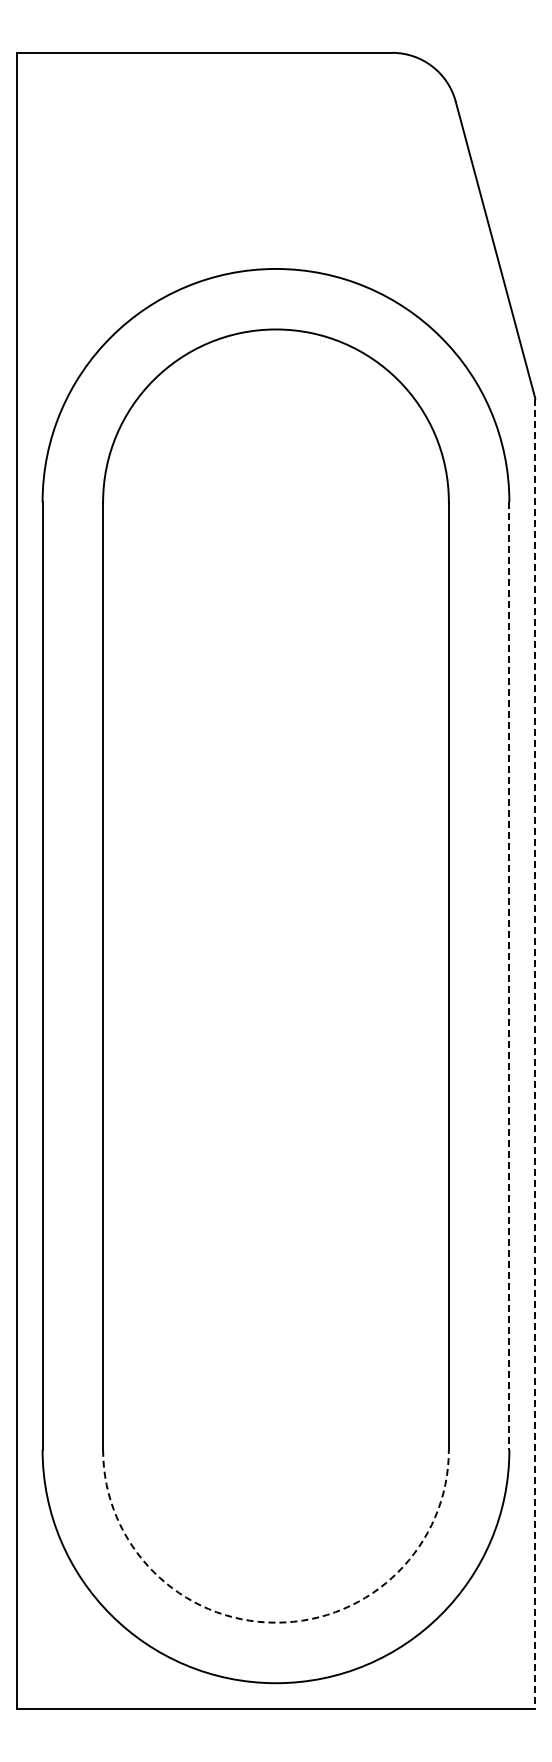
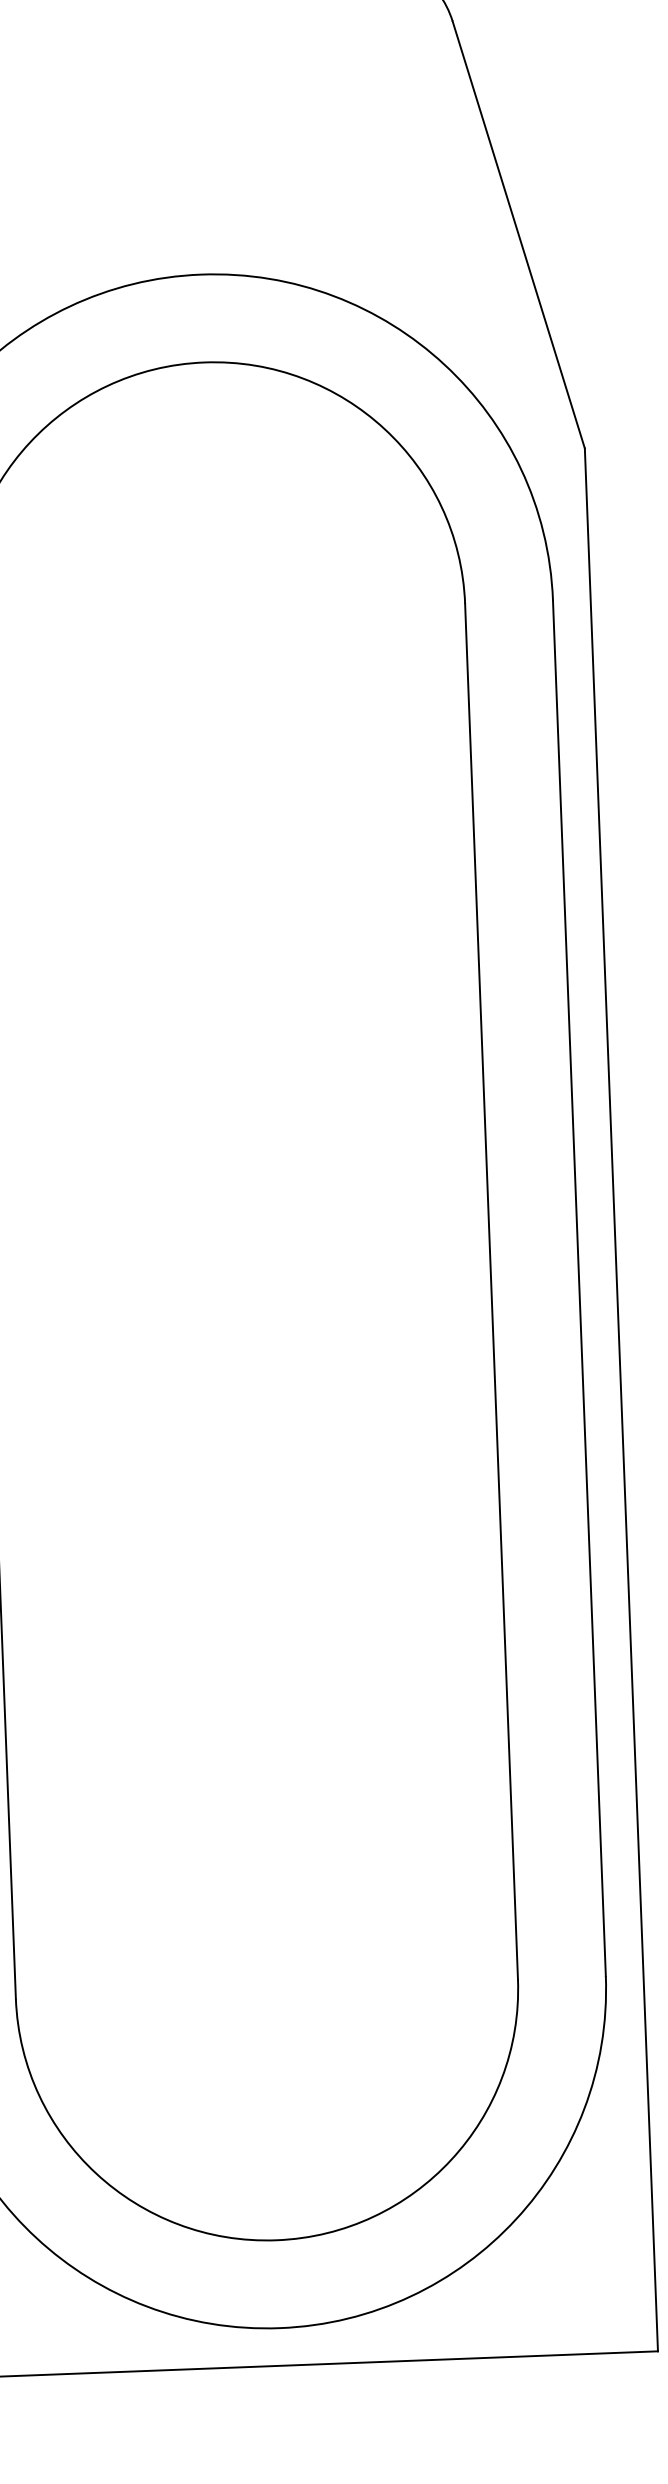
line: (509, 976) -> (579, 1288), dashed -> solid
line: (535, 1054) -> (621, 1400), dashed -> solid
arc: (276, 1622) -> (277, 2239), dashed -> solid

